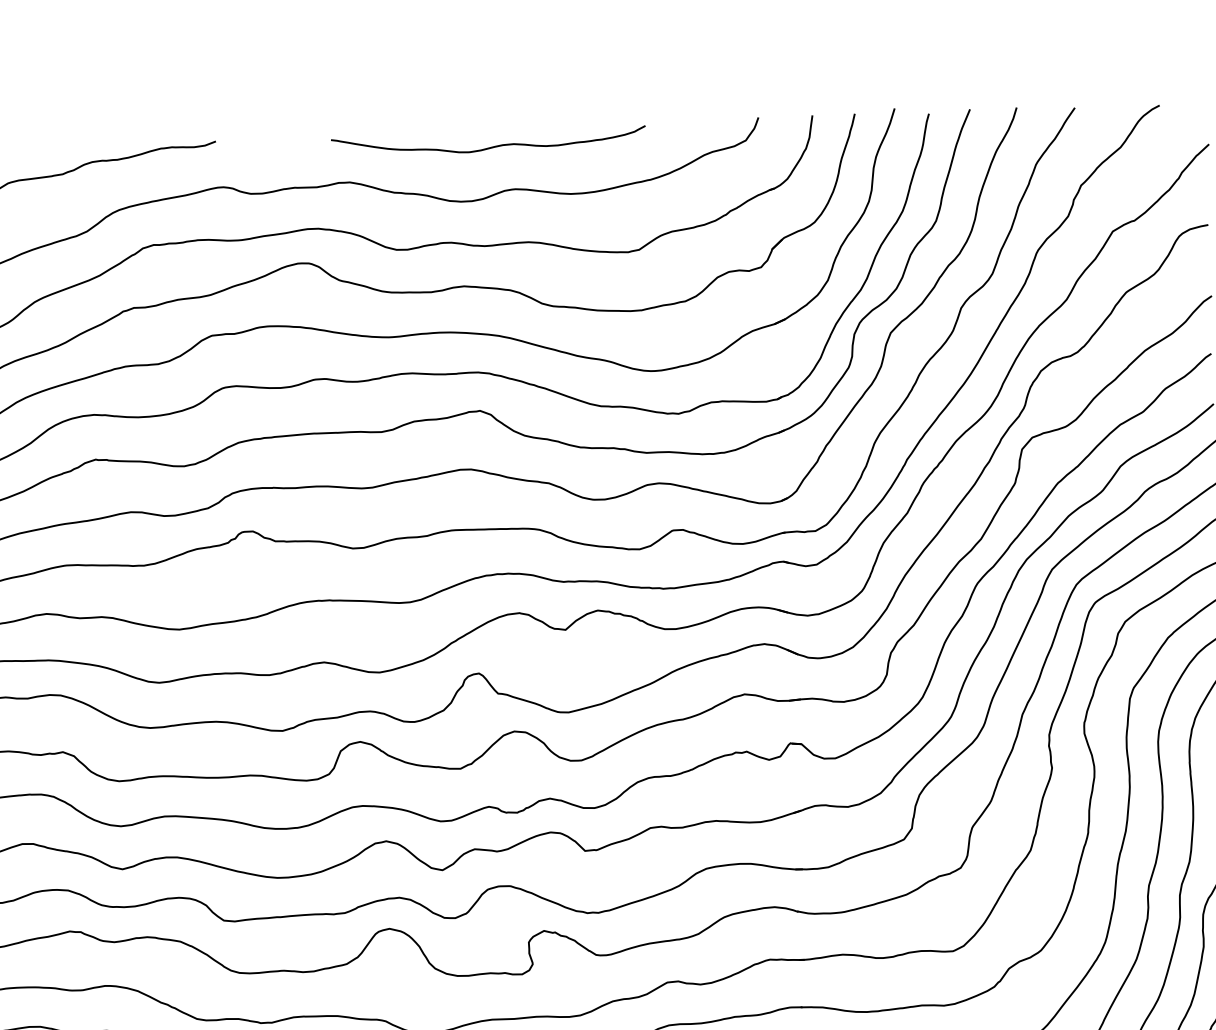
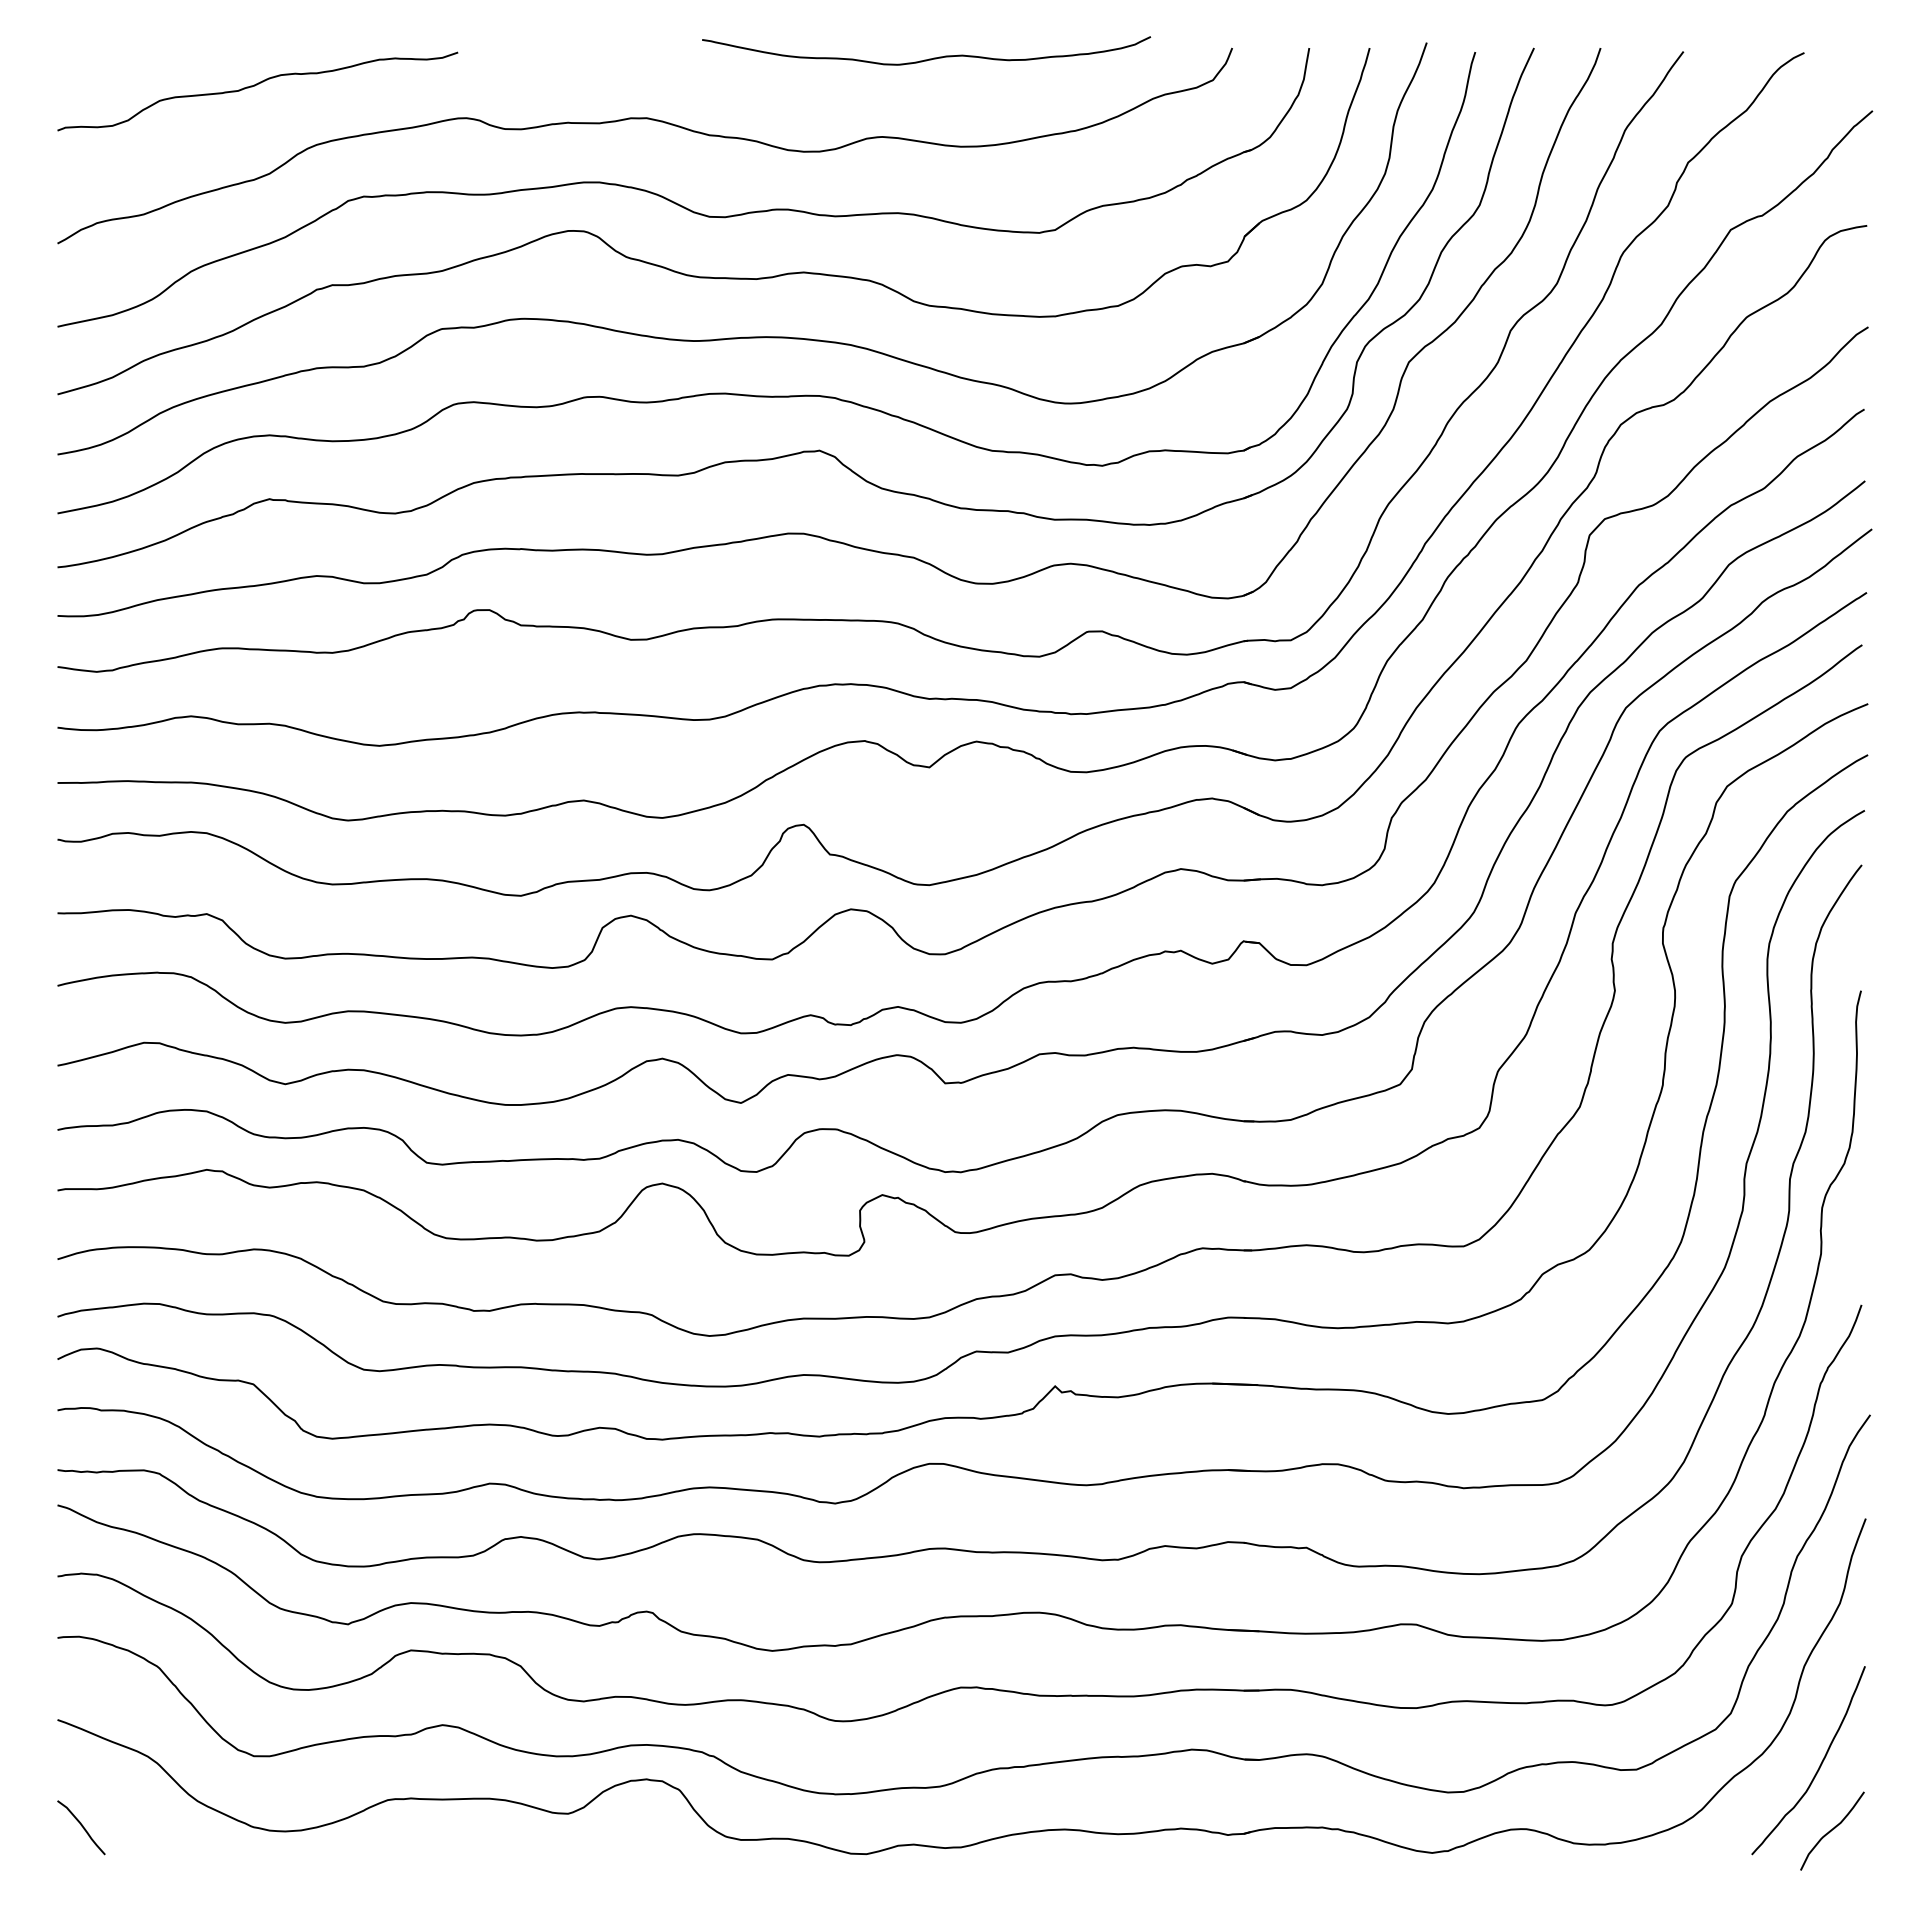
curve: (490, 147) -> (929, 58), moved

